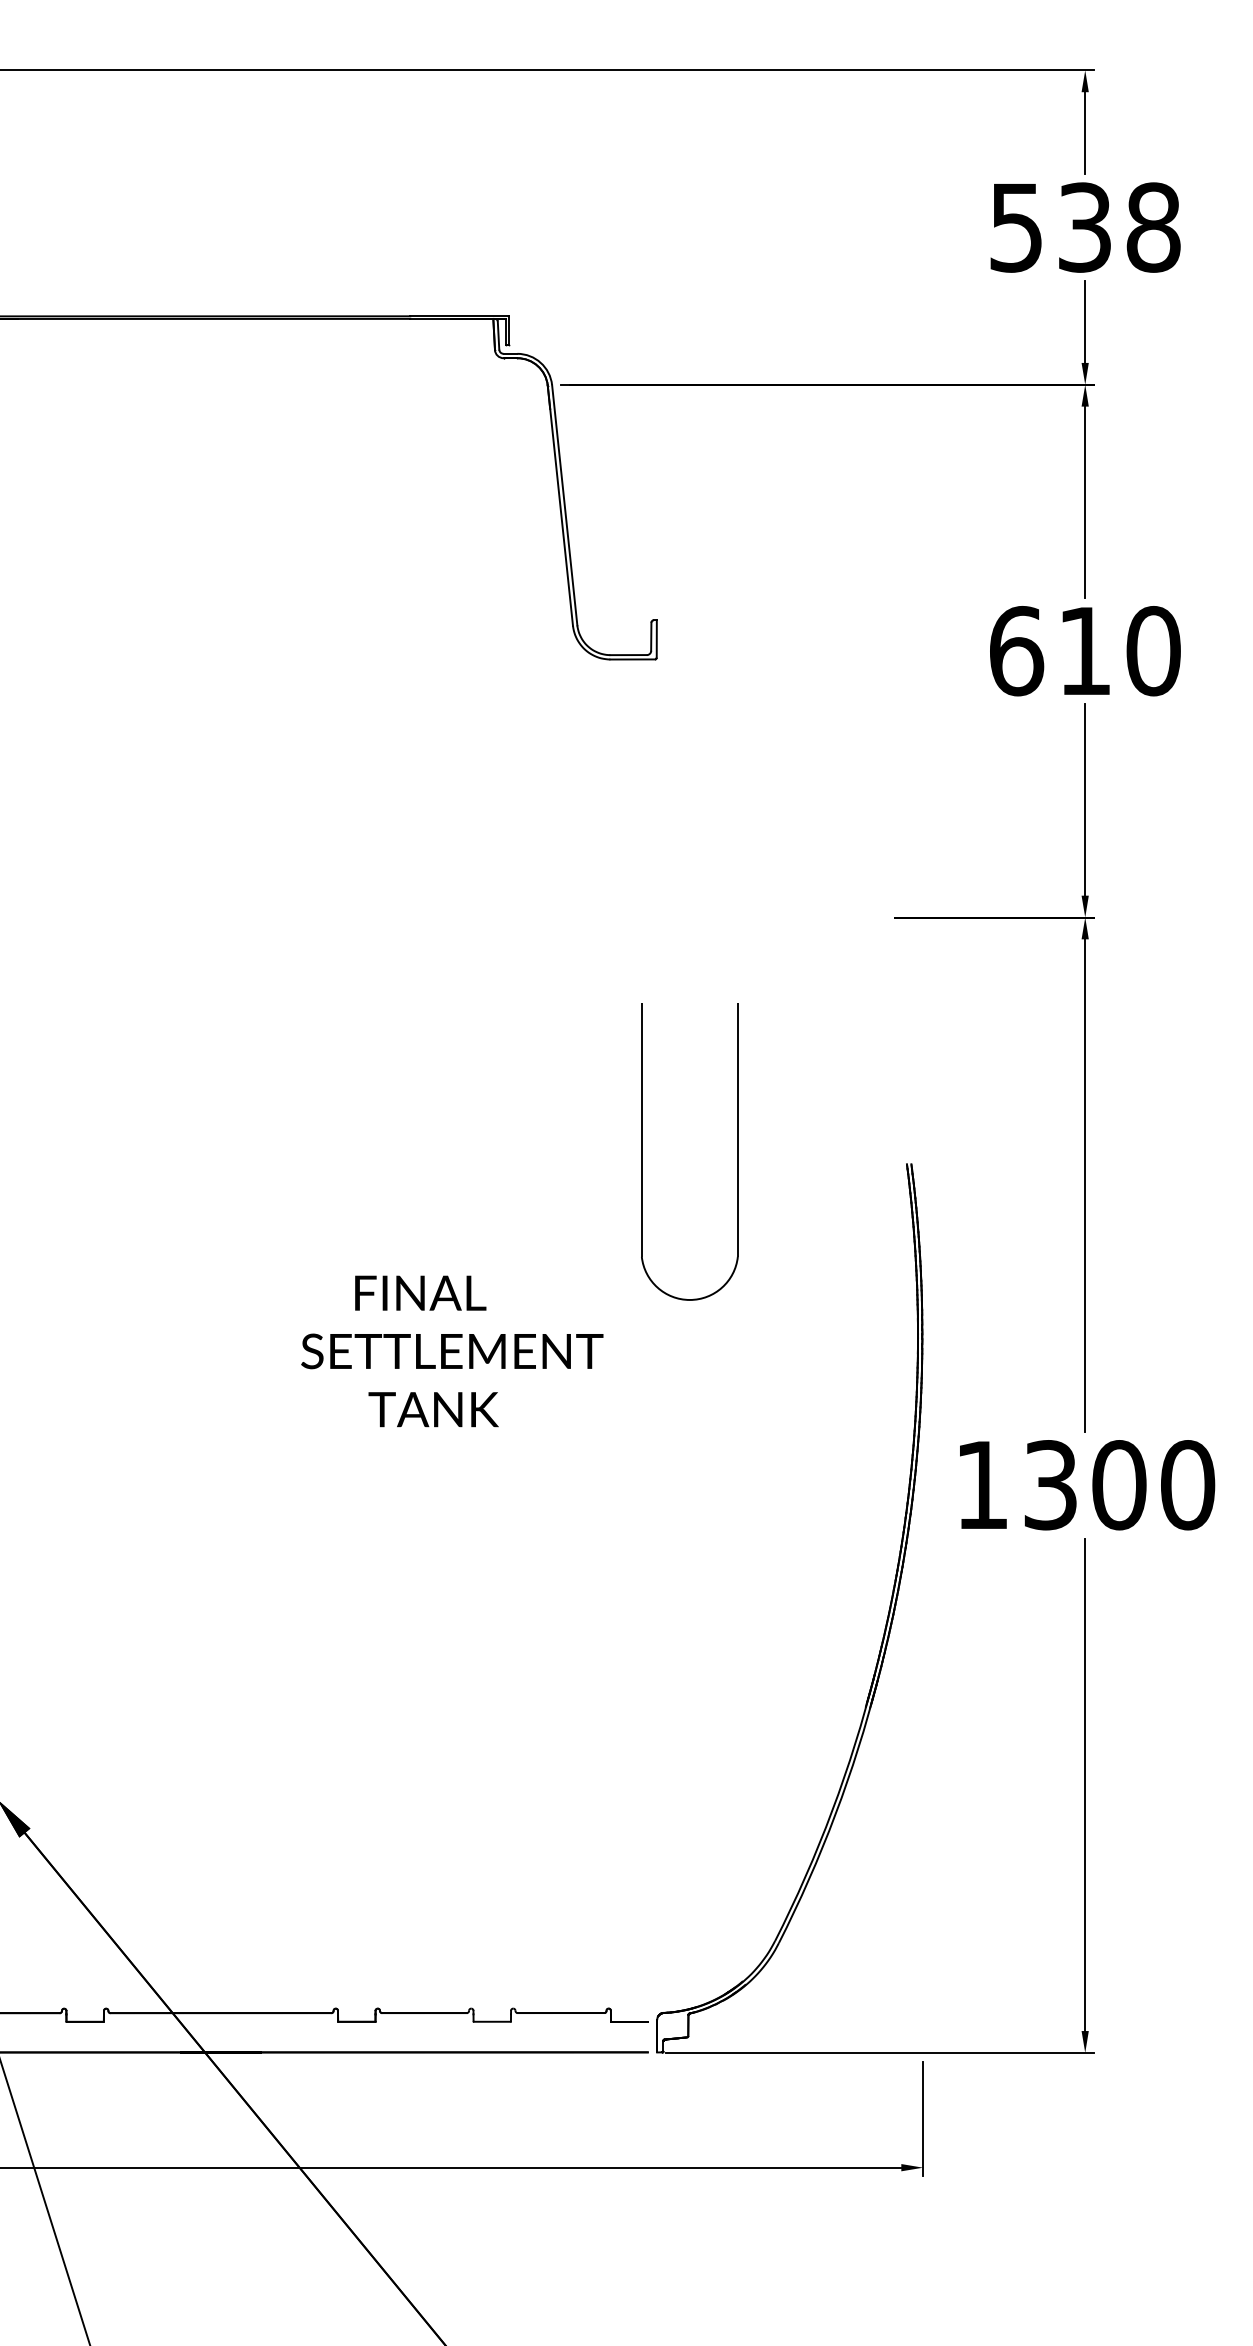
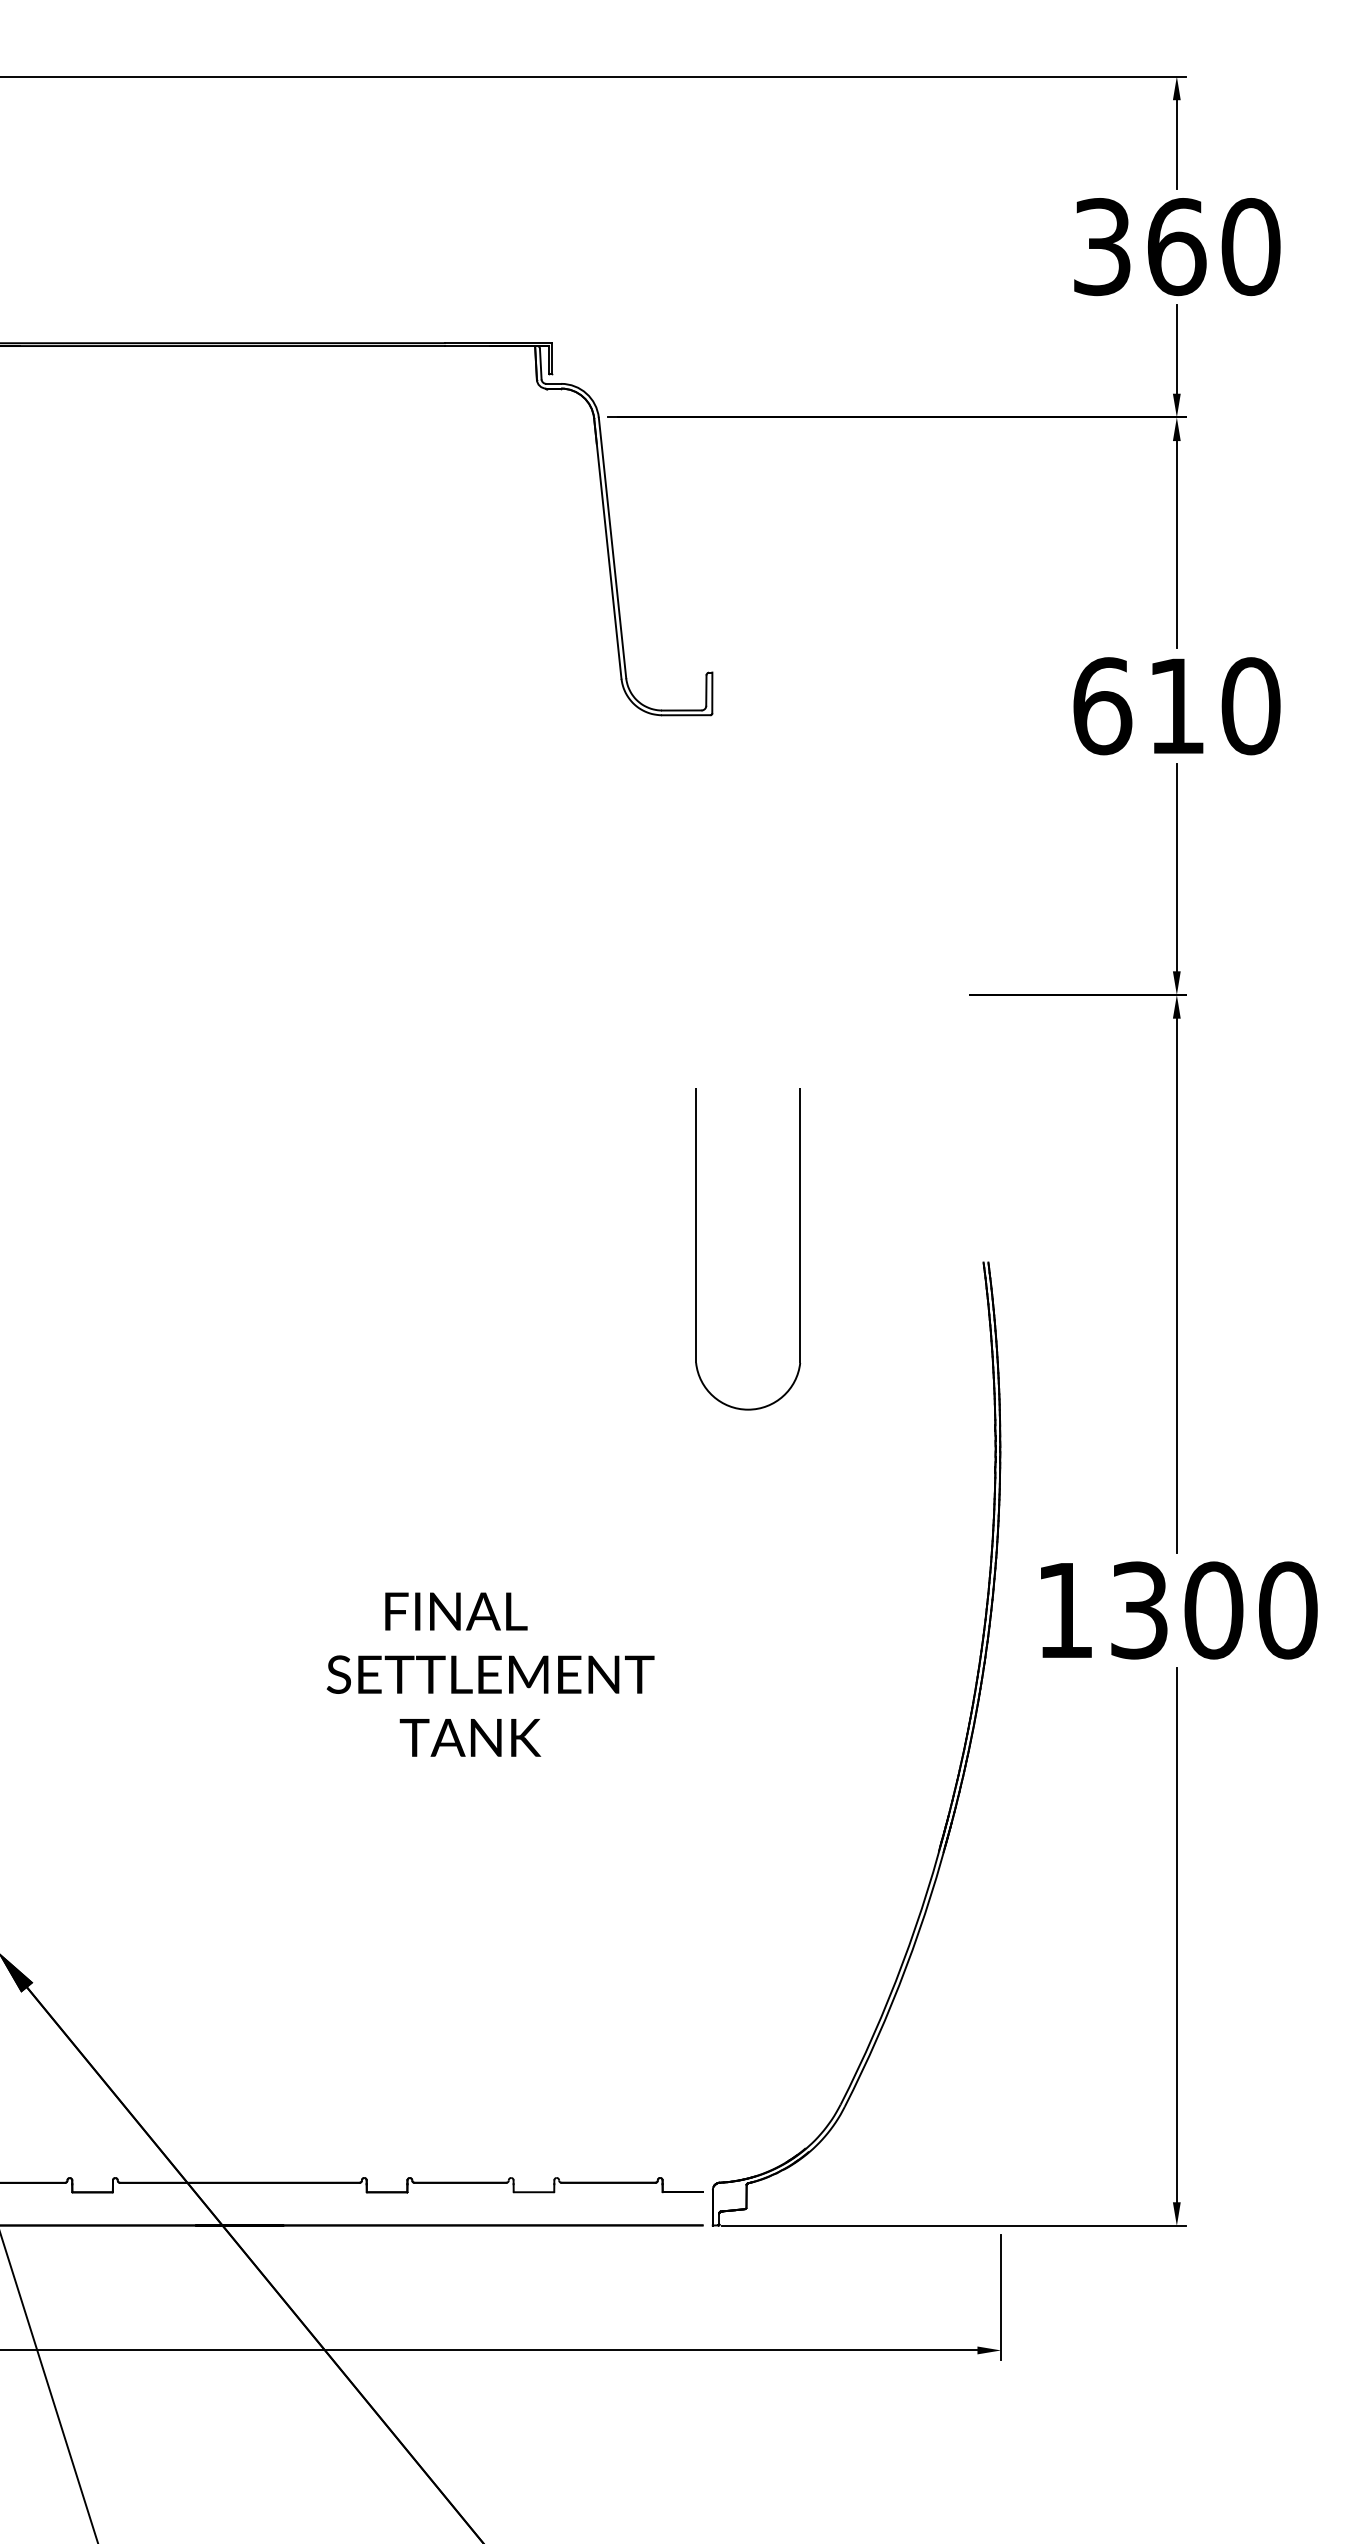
text: (1085, 227) -> (1177, 246), 538 -> 360
text: (452, 1351) -> (490, 1674), moved

